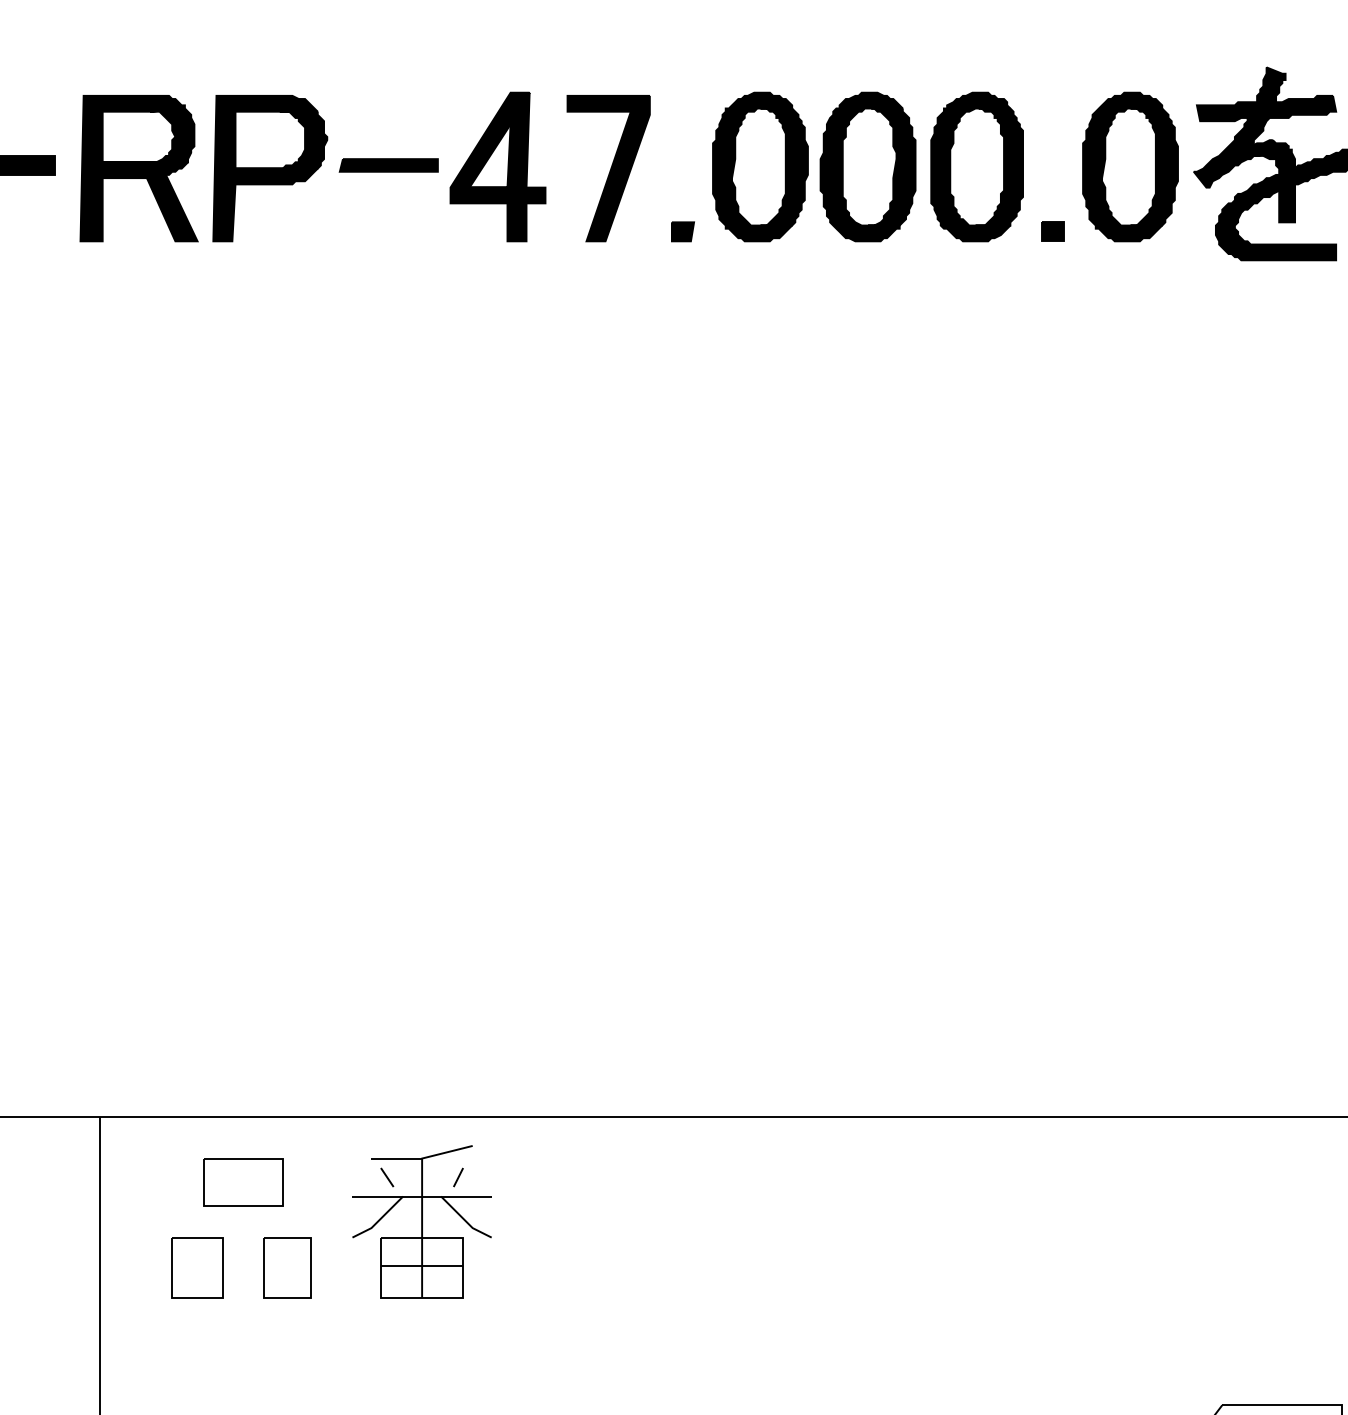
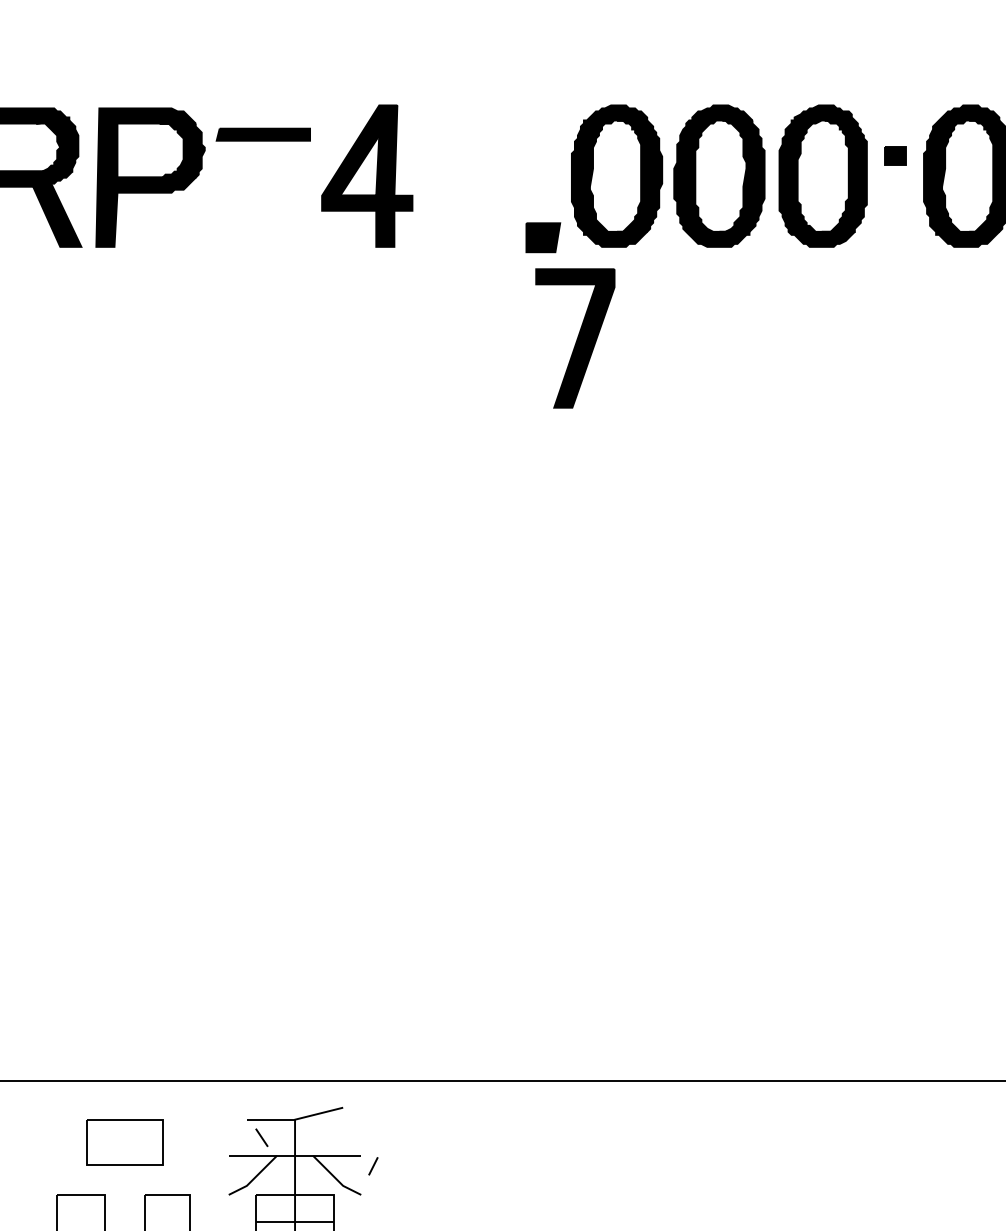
part: (388, 165) -> (263, 134), moved
part: (608, 168) -> (575, 338), moved
part: (682, 231) -> (542, 237), size x1.6
part: (1052, 231) -> (894, 155), moved
line: (458, 1177) -> (373, 1166), moved

